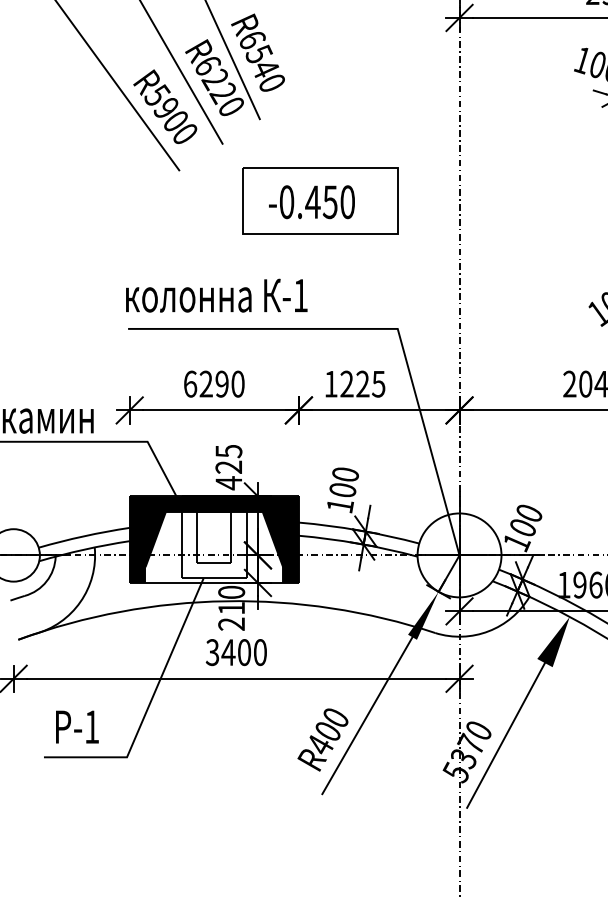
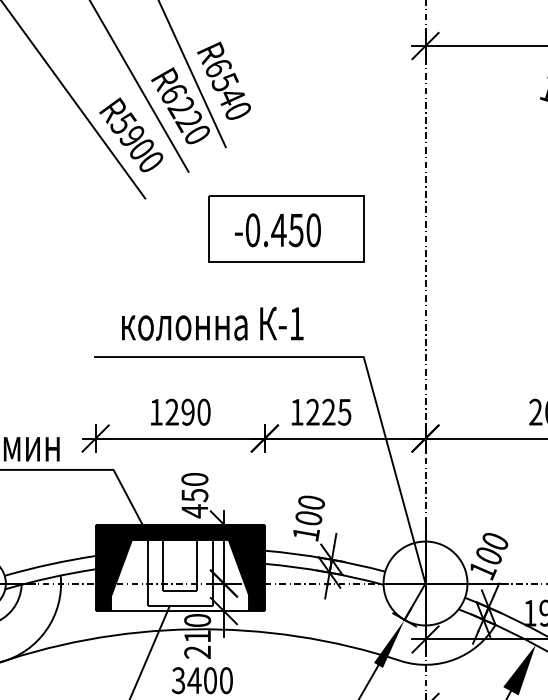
text: (216, 295) -> (212, 323), moved
text: (190, 383) -> (156, 411), 6290 -> 1290
text: (228, 459) -> (194, 487), 425 -> 450

